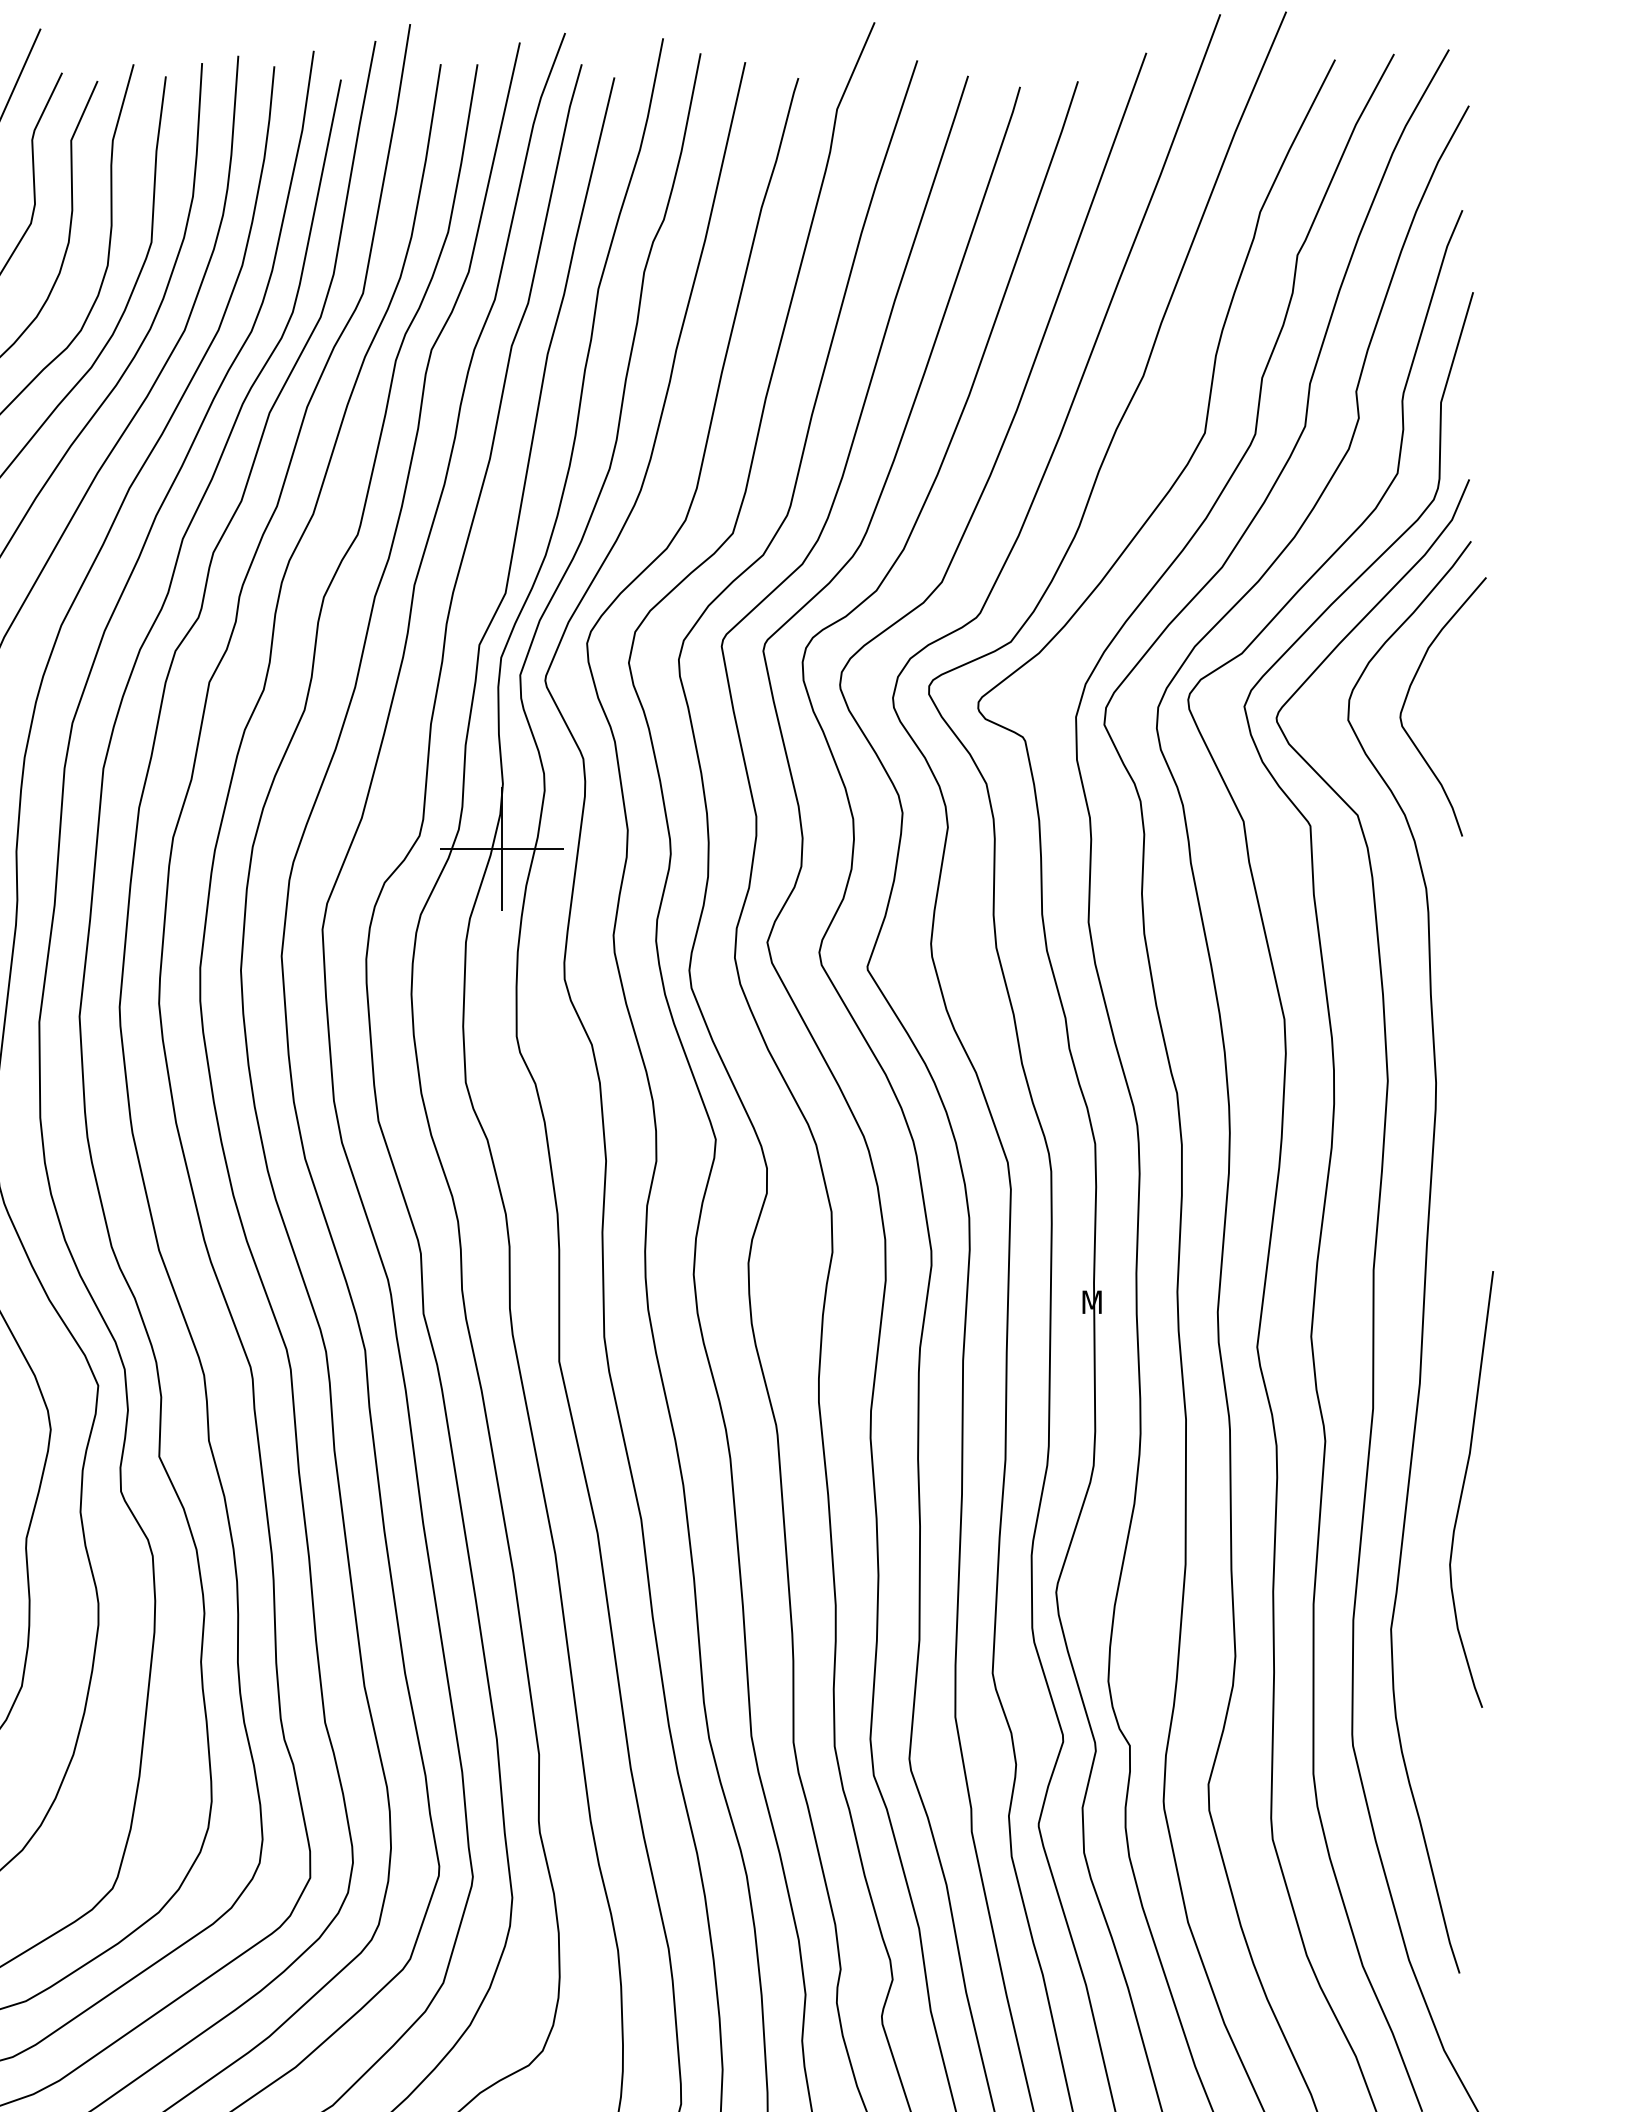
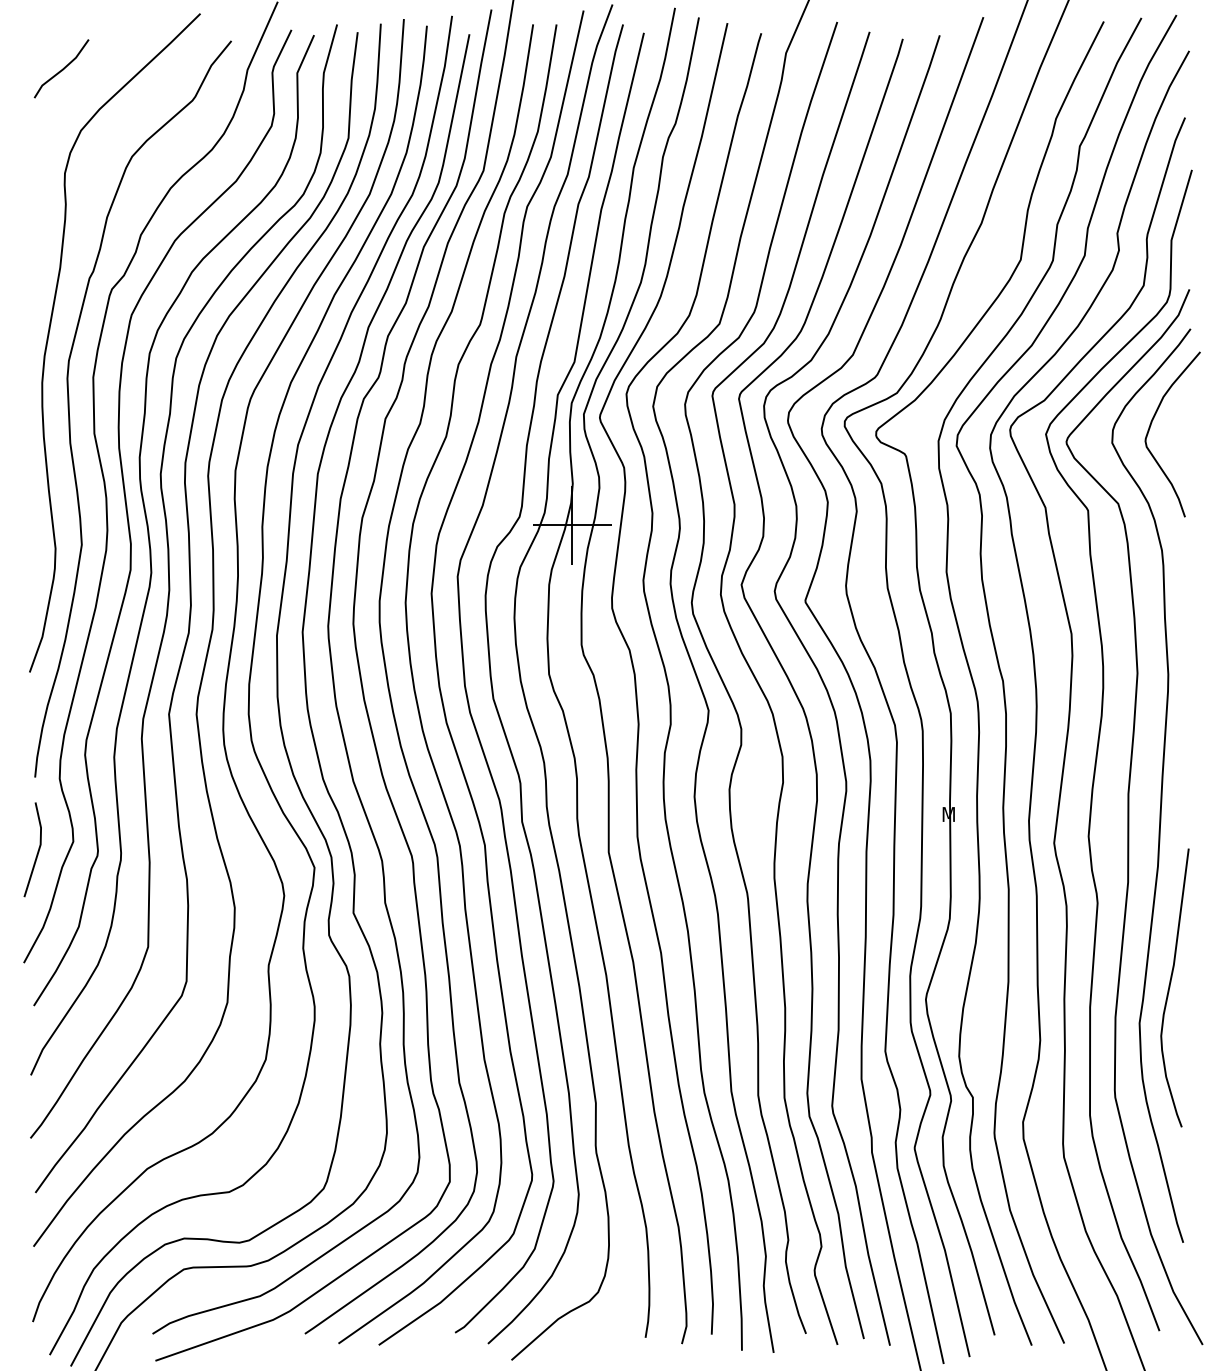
curve: (1464, 1488) -> (1170, 987), moved

